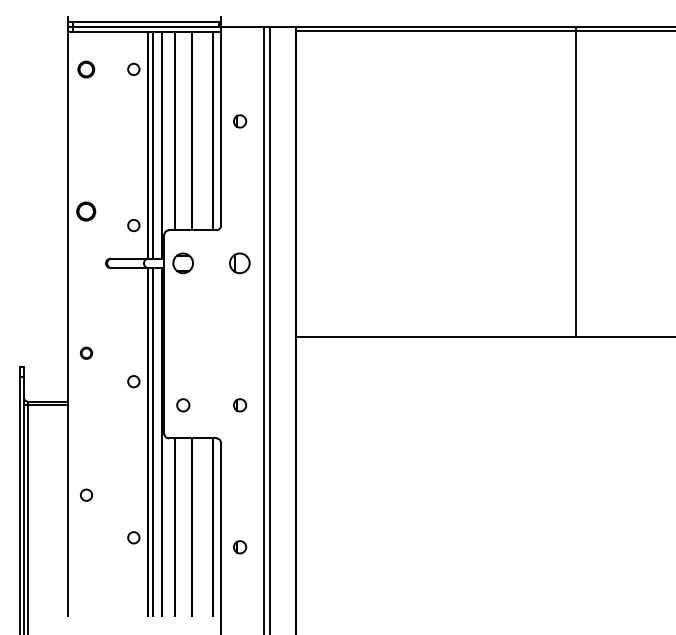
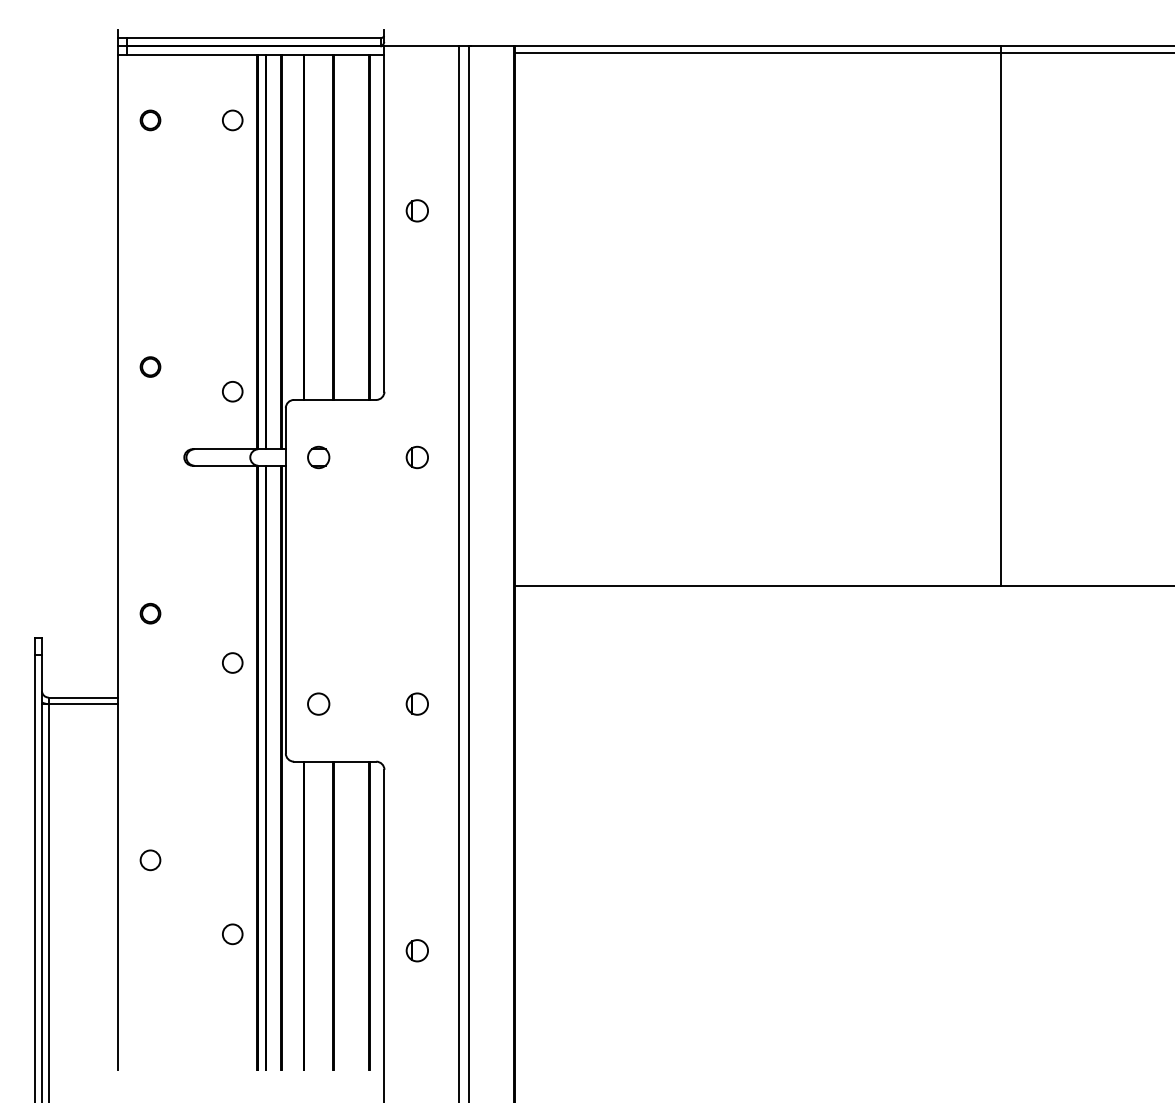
part: (86, 68) -> (150, 118), size x0.71
part: (86, 210) -> (150, 365), size x0.62
circle: (183, 263) -> (319, 457), size x0.62
part: (240, 263) -> (418, 457), size x0.62

